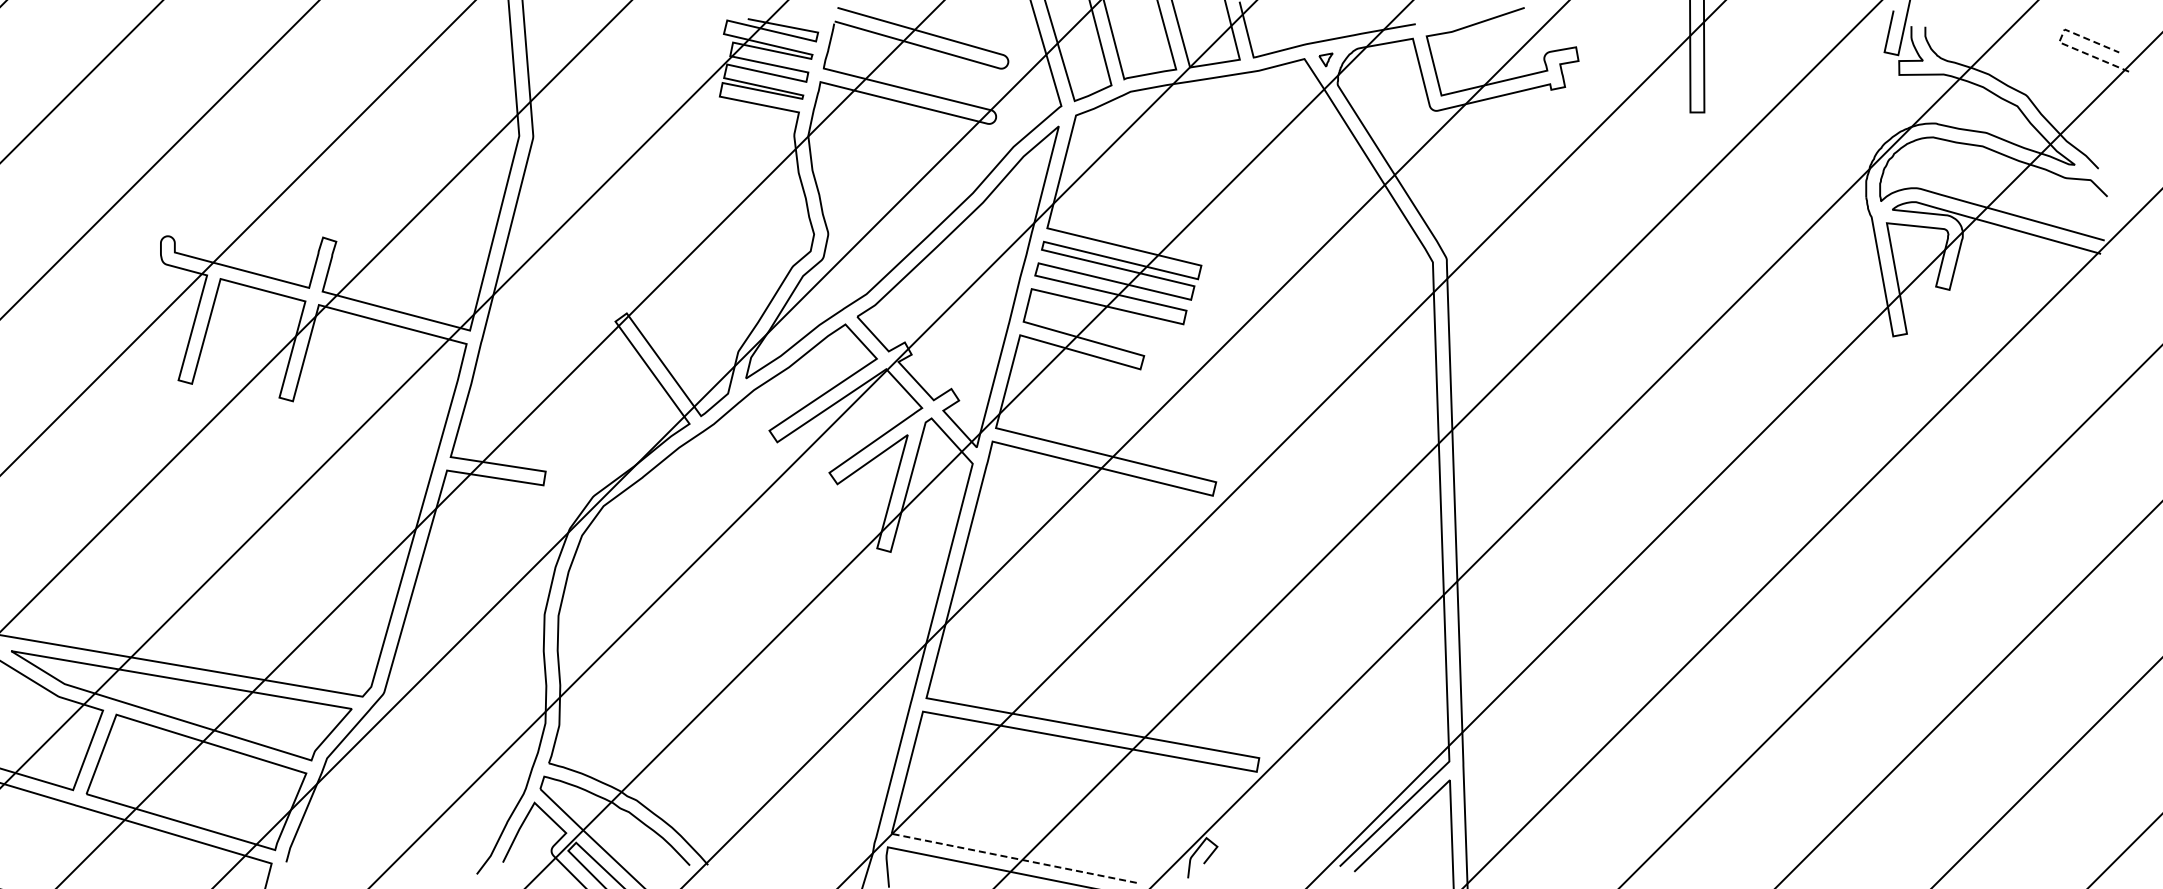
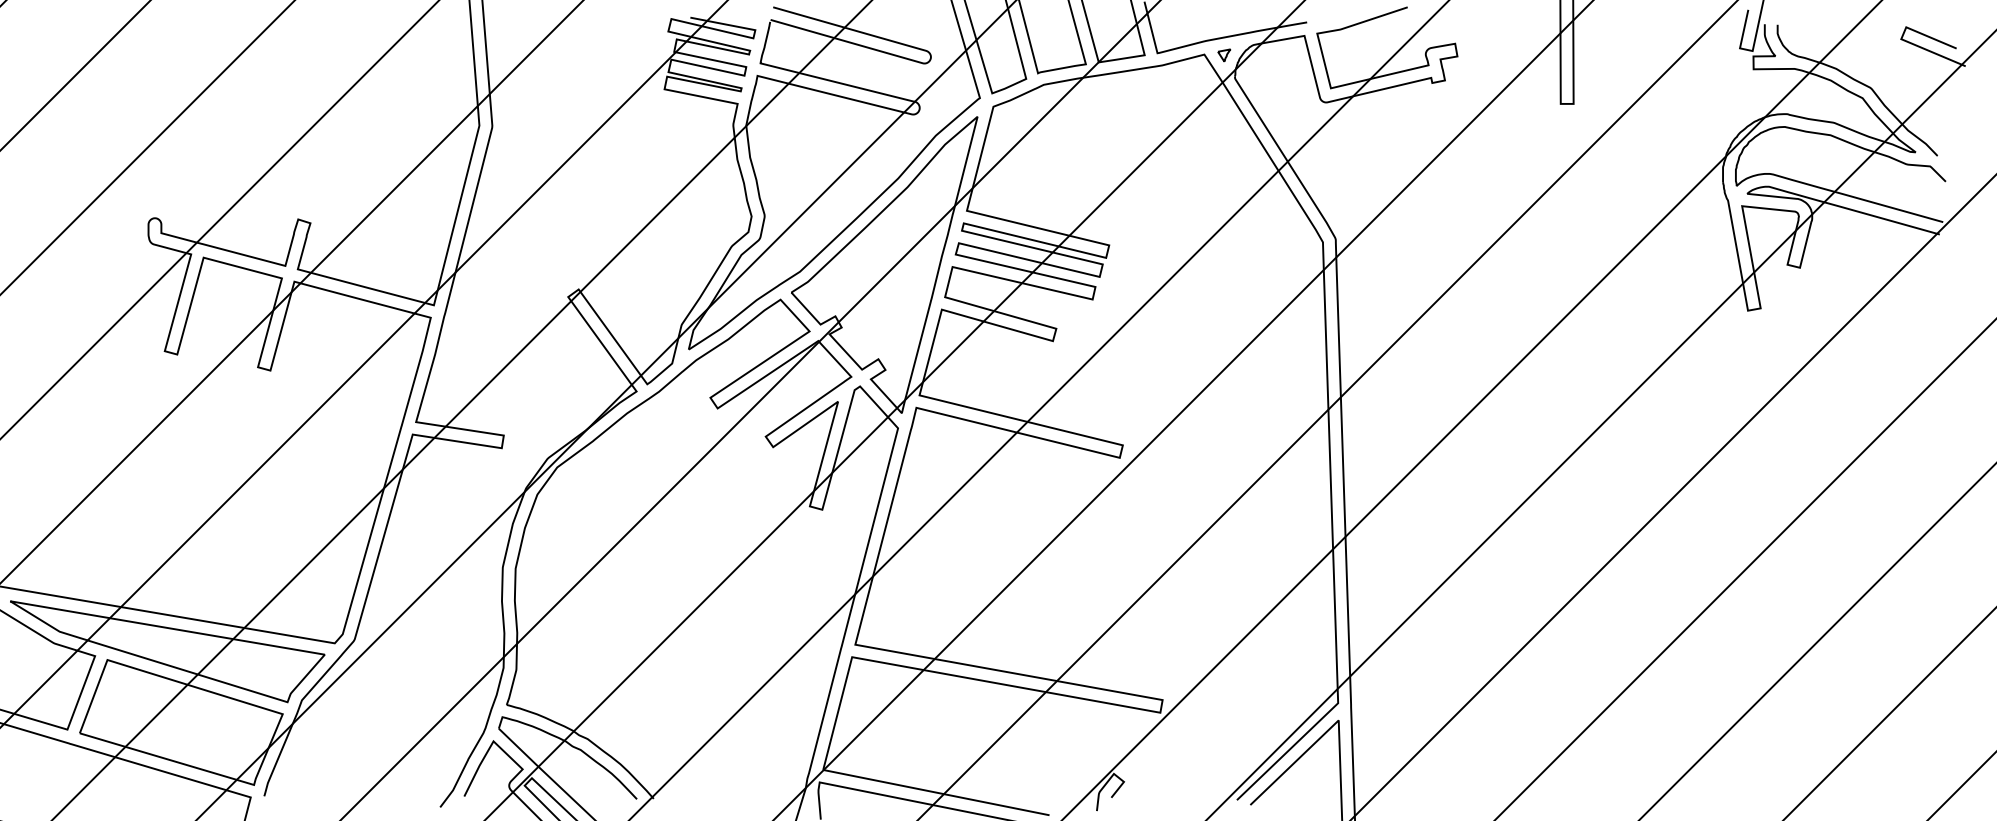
line: (2059, 42) -> (1901, 39), dashed -> solid
line: (1014, 858) -> (936, 792), dashed -> solid

